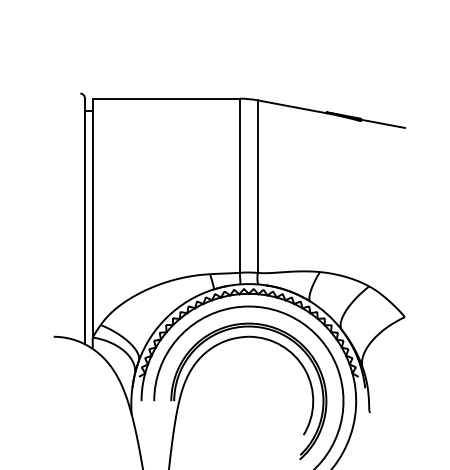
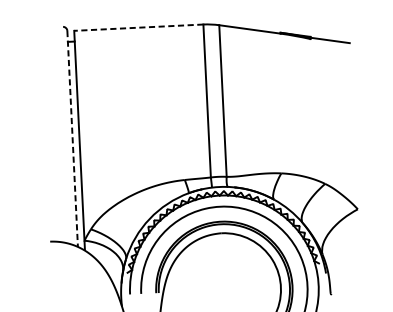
line: (166, 98) -> (139, 27), solid -> dashed
line: (84, 221) -> (72, 139), solid -> dashed

